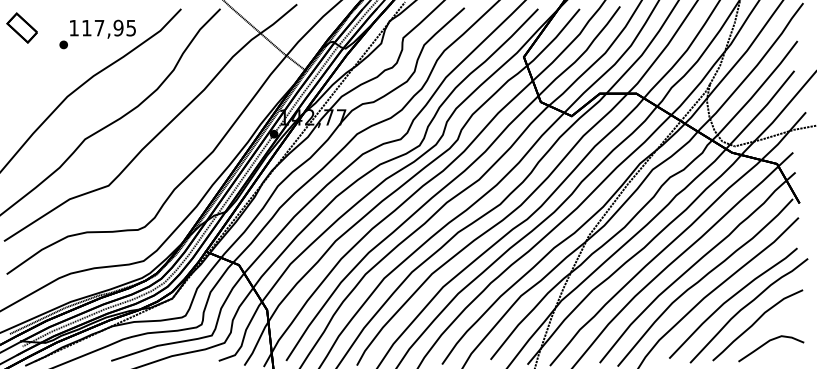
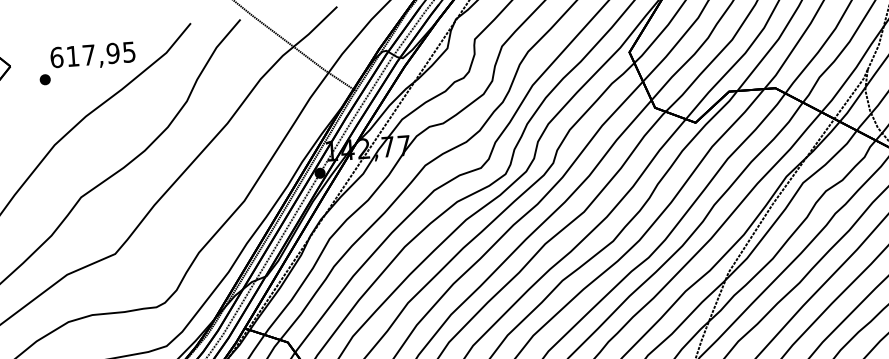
text: (74, 27) -> (57, 56), 117,95 -> 617,95

